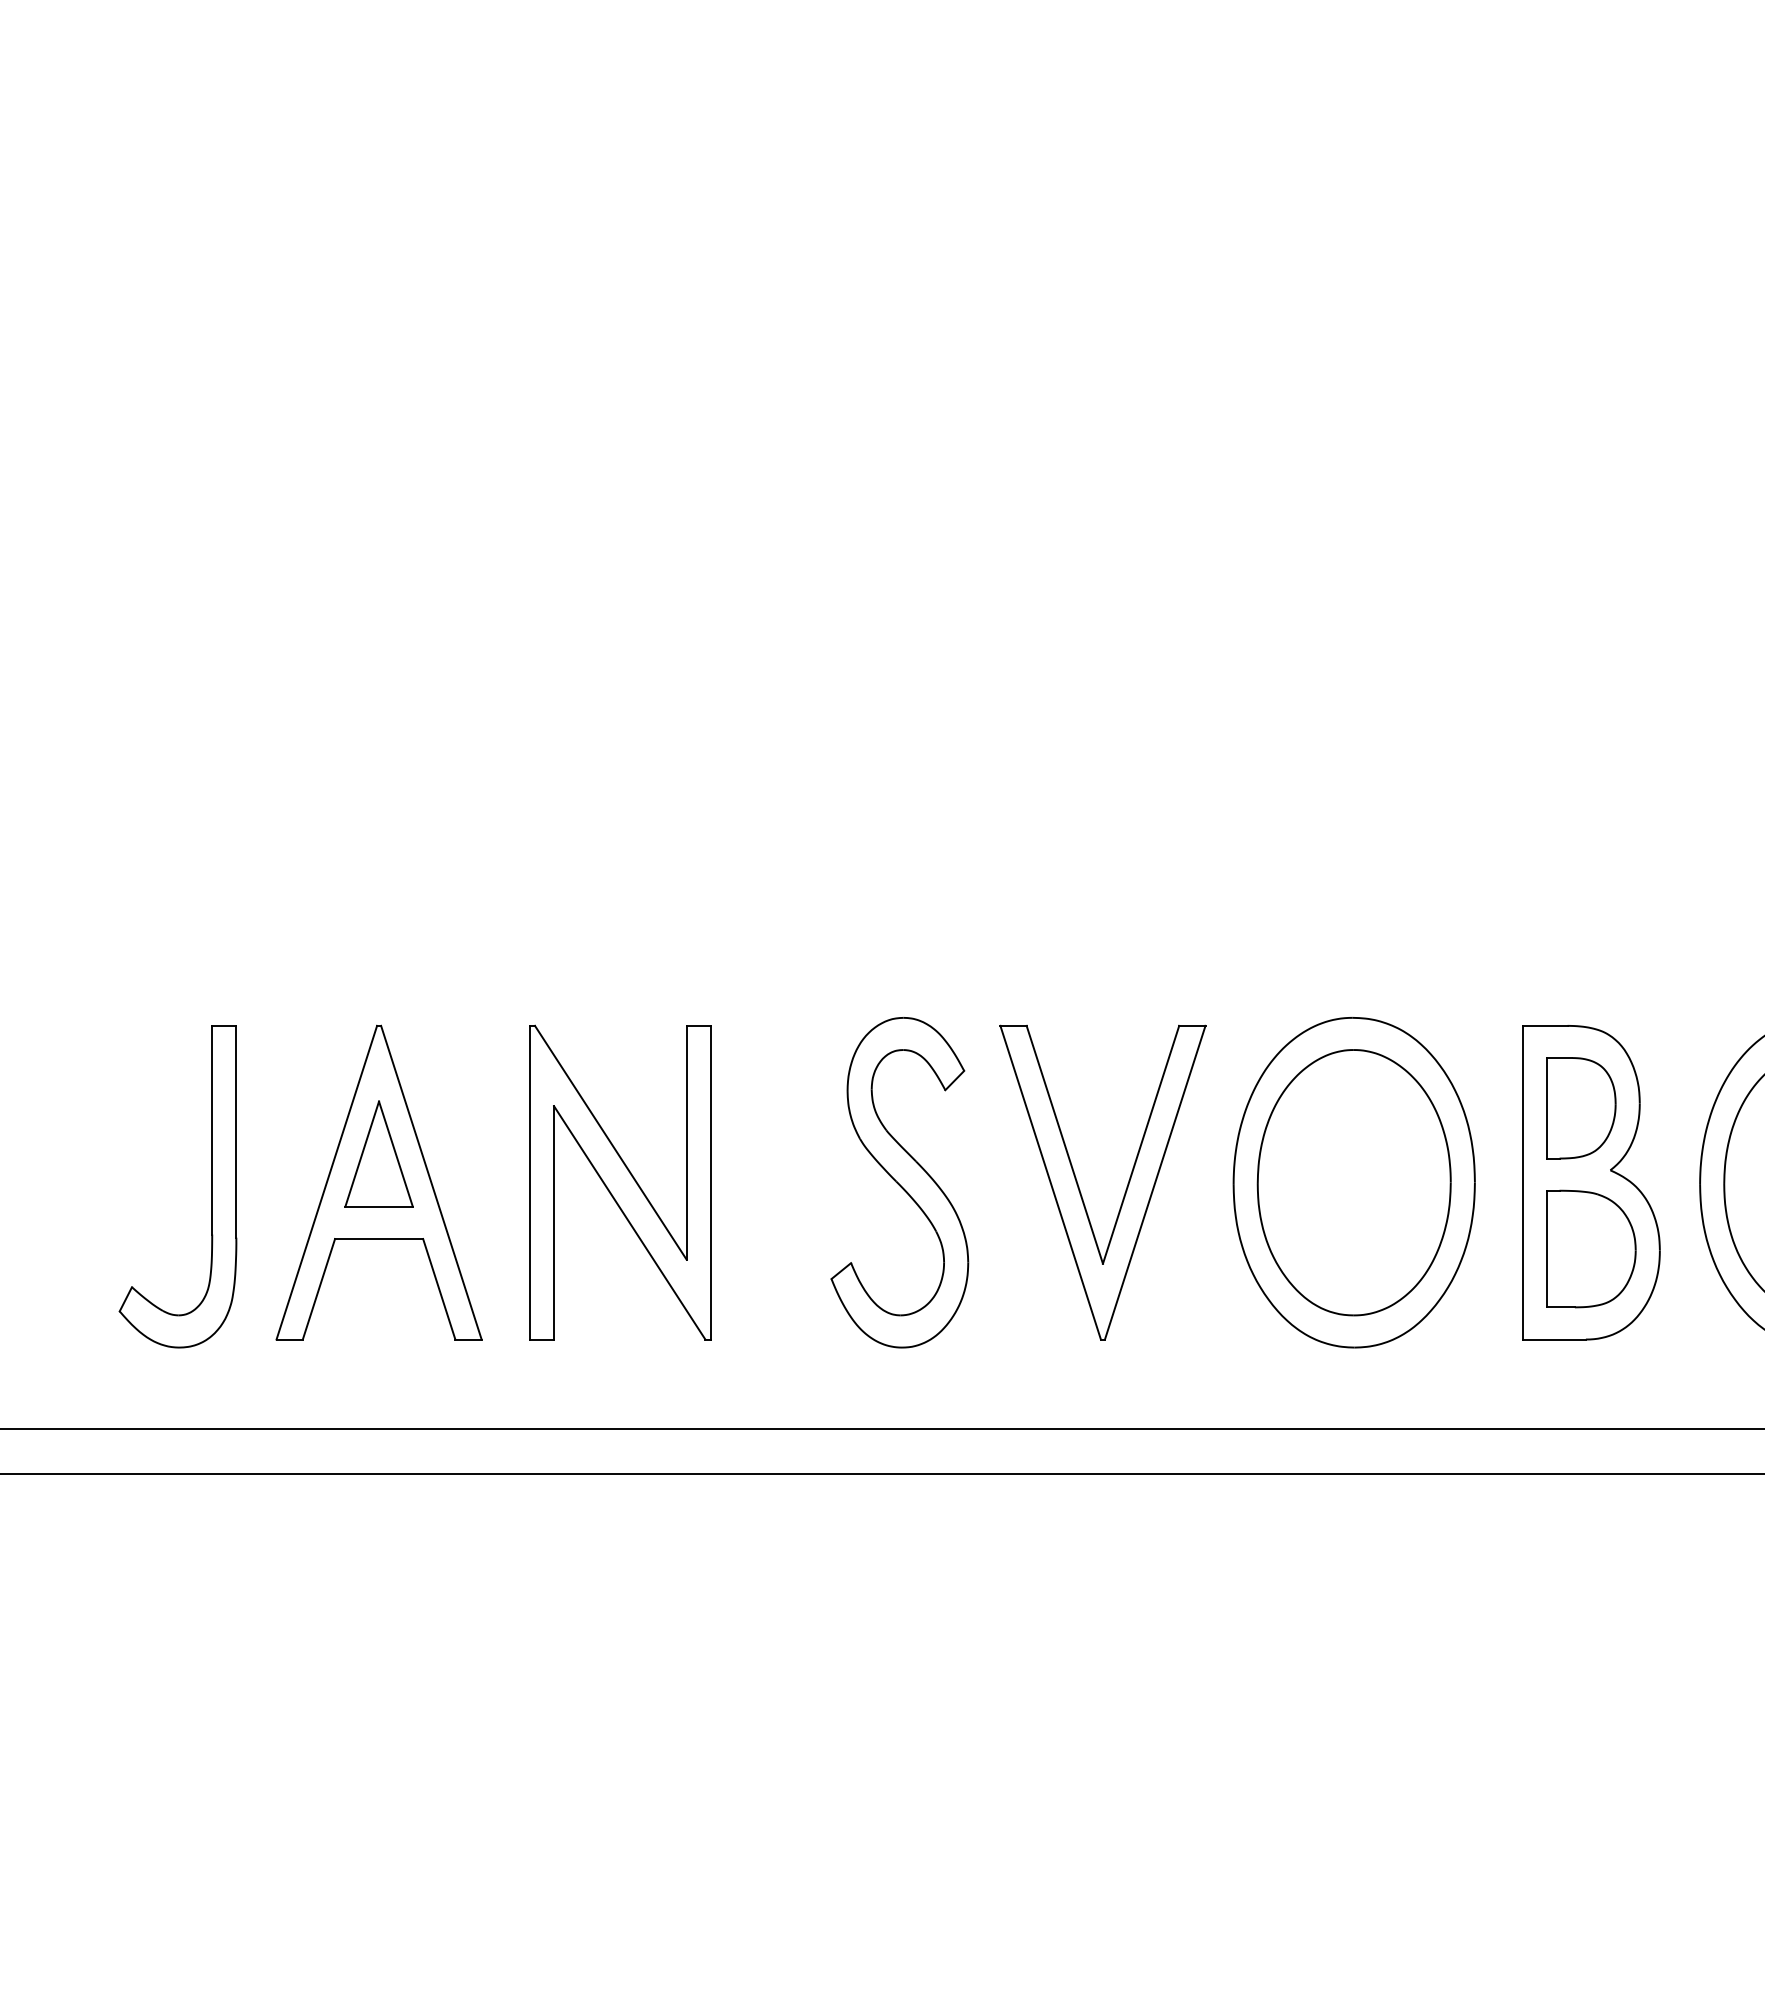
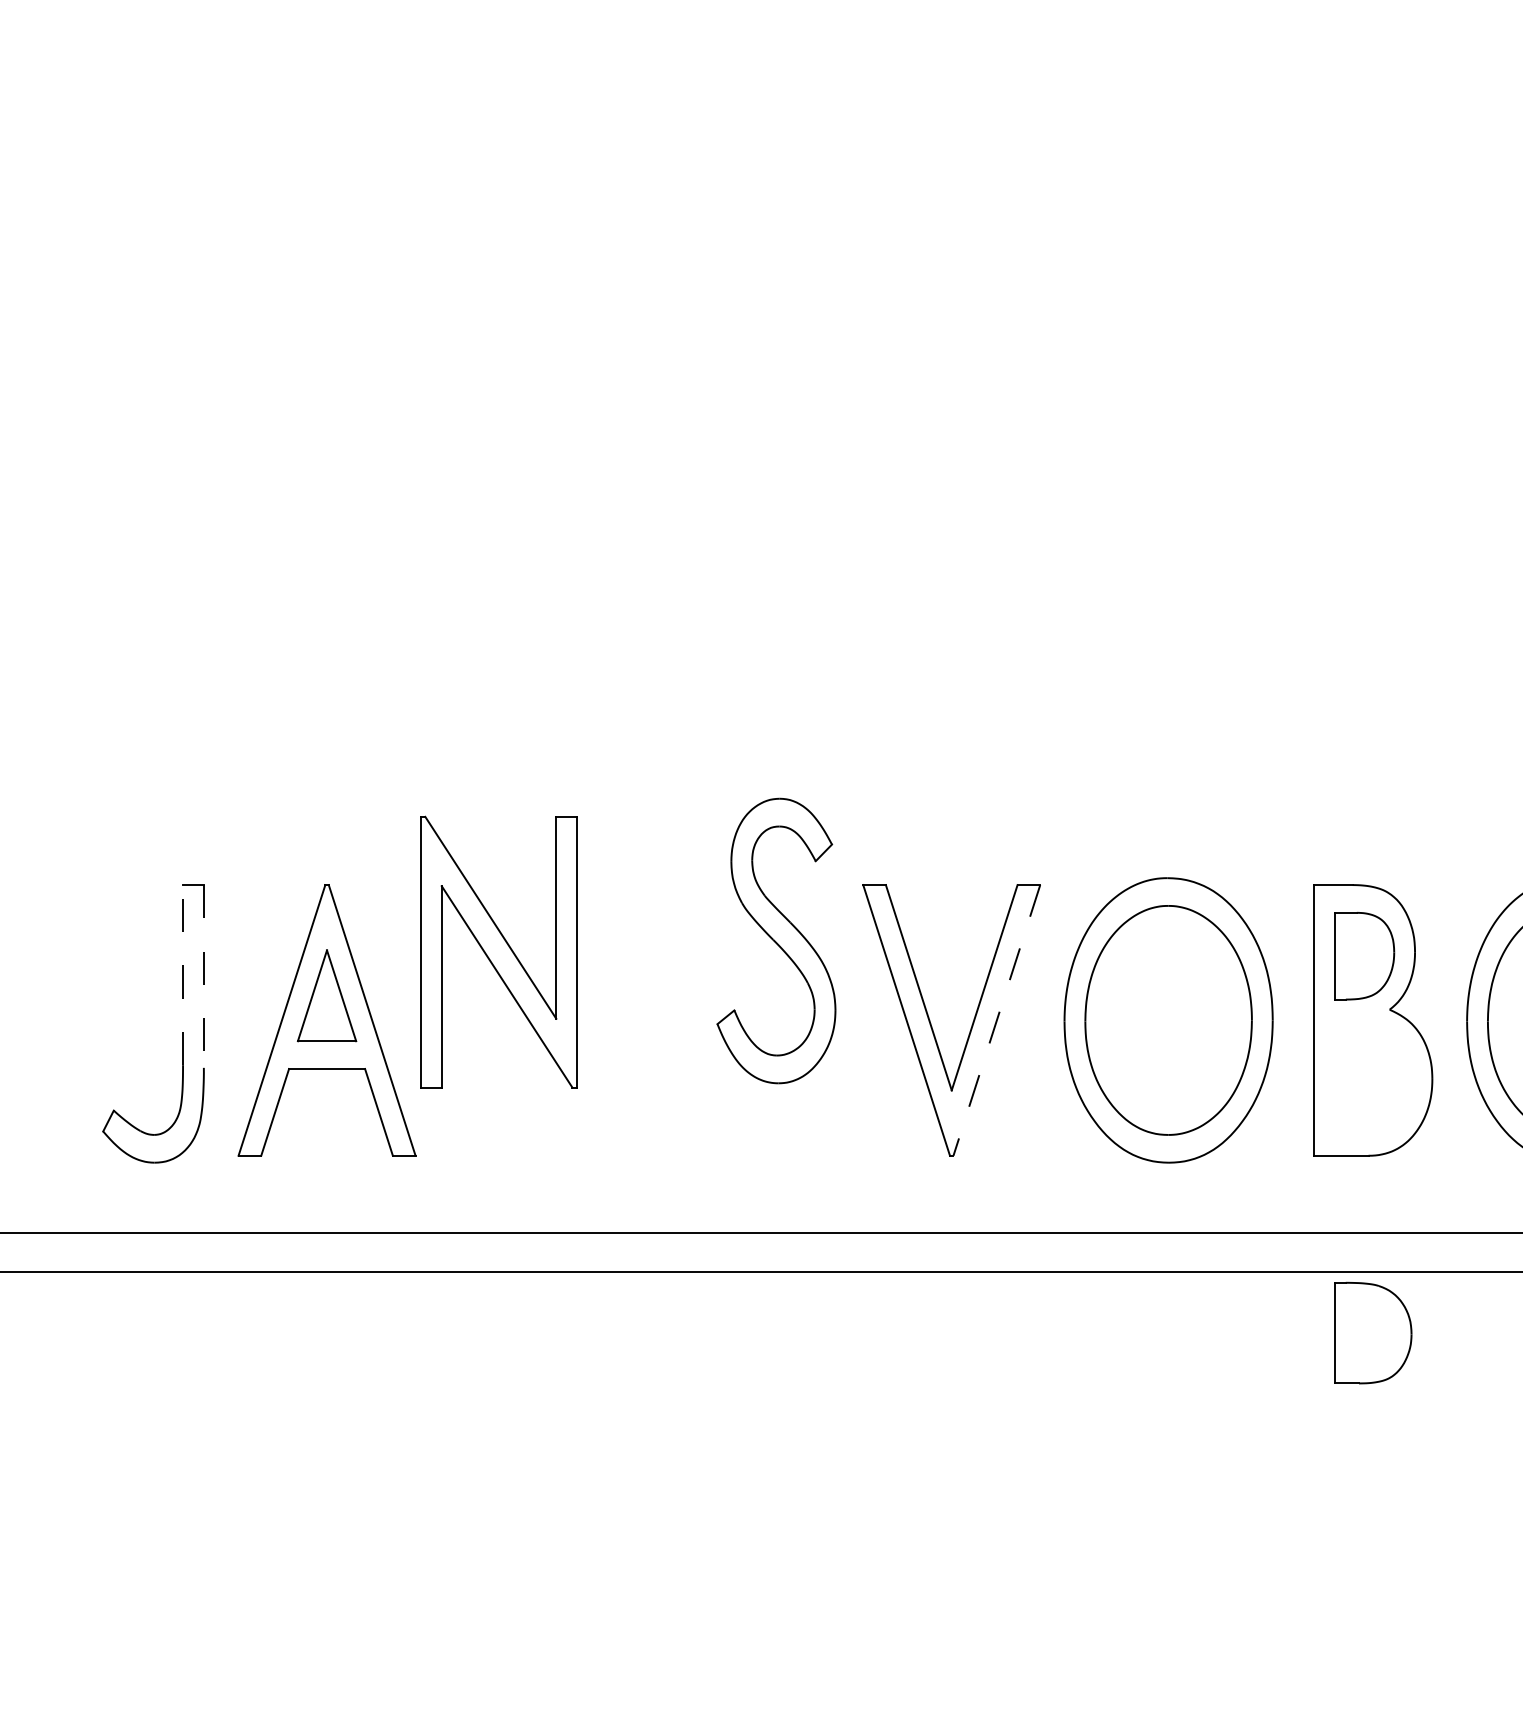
line: (212, 1129) -> (183, 974), solid -> dashed
line: (236, 1131) -> (204, 976), solid -> dashed
part: (620, 1182) -> (499, 952), moved
part: (899, 1182) -> (776, 940), moved
line: (1155, 1182) -> (997, 1020), solid -> dashed
part: (1591, 1248) -> (1373, 1332), moved

